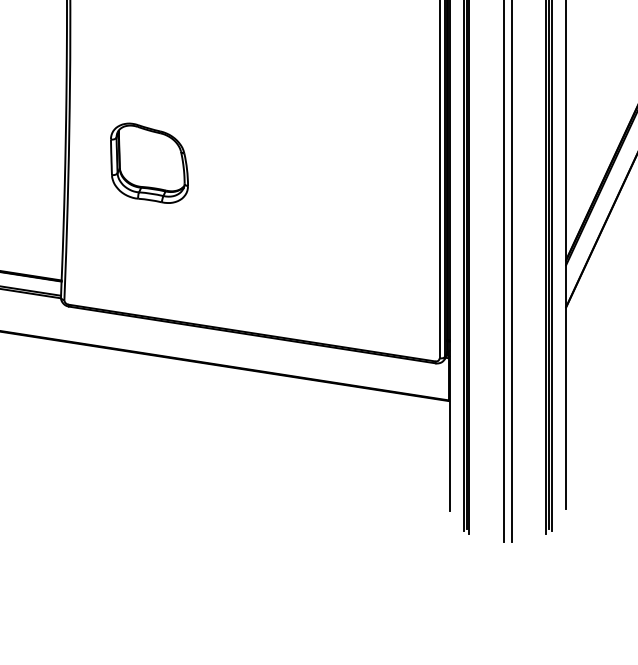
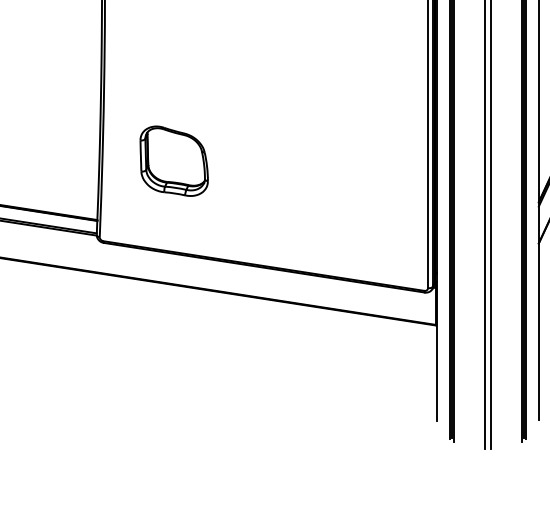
part: (149, 162) -> (174, 160), moved

